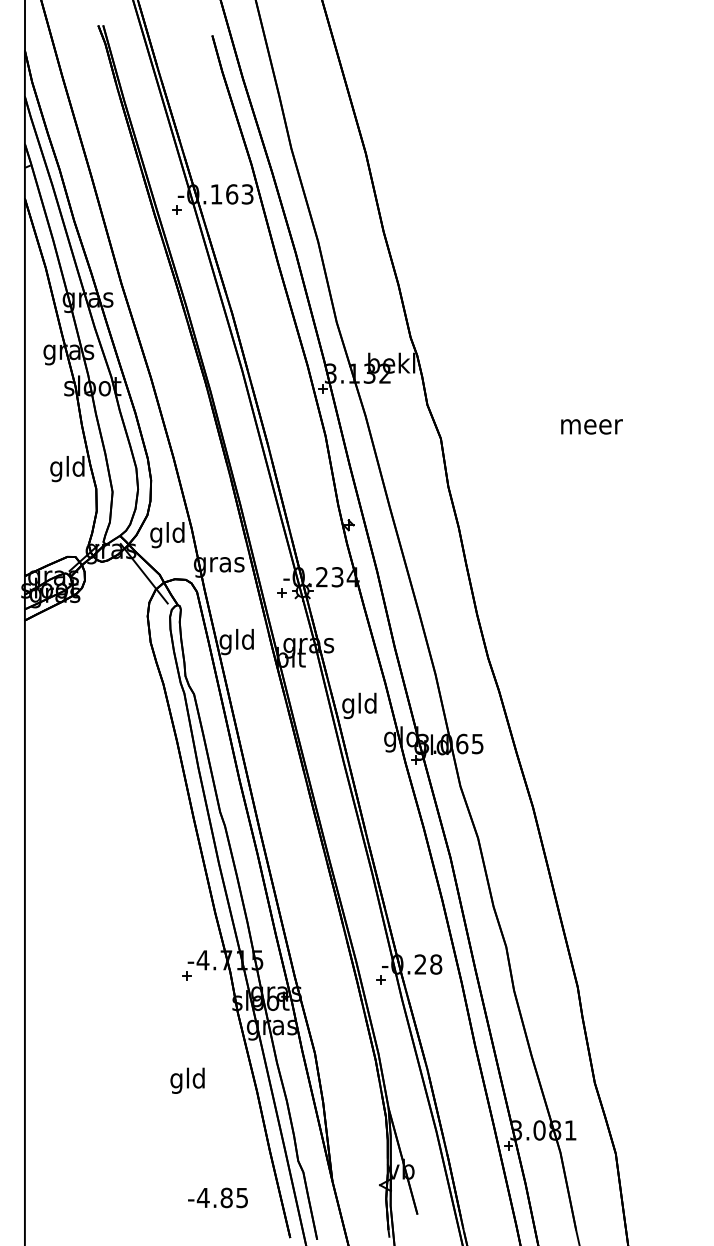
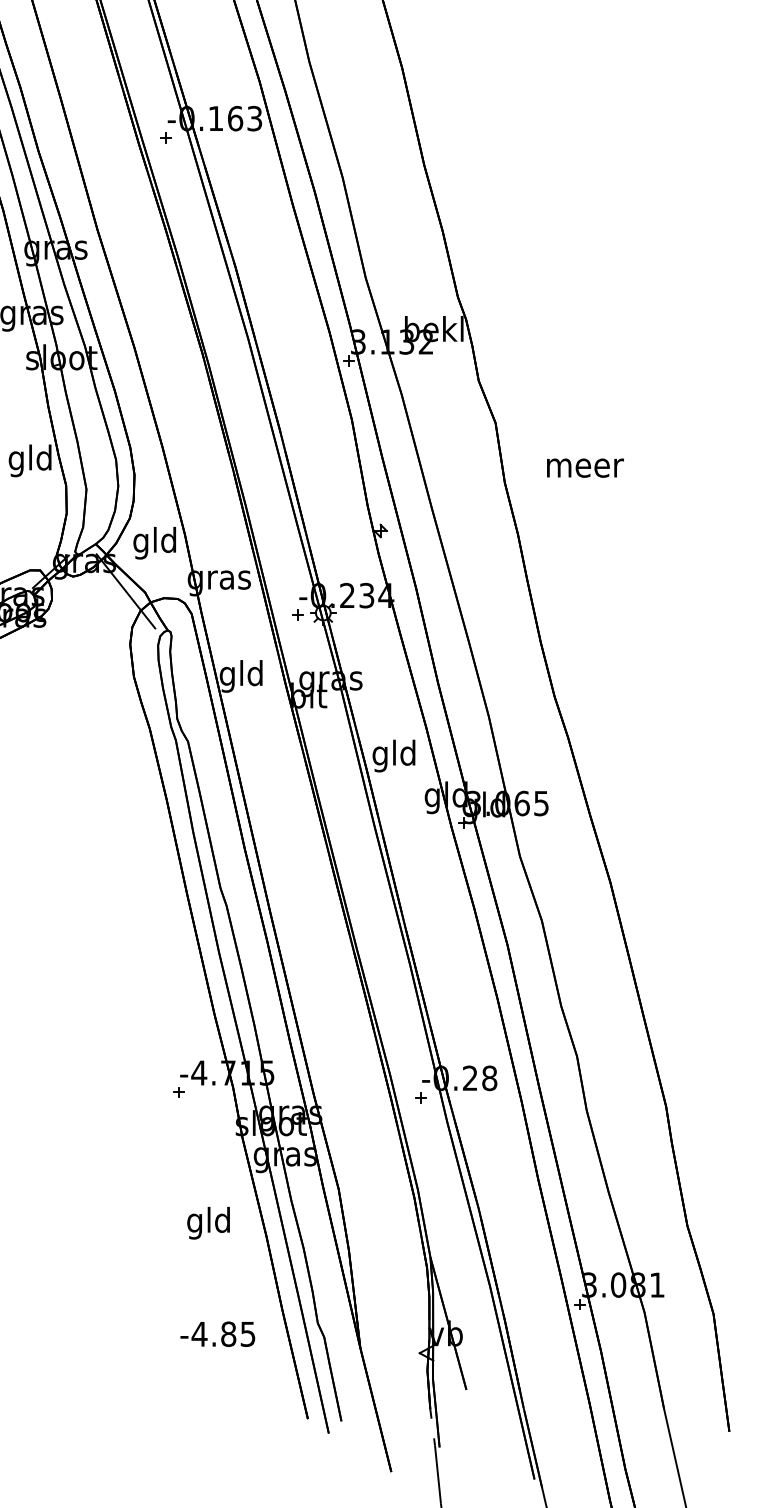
text: (591, 426) -> (584, 467), moved
text: (187, 1080) -> (208, 1222), moved
text: (217, 1197) -> (217, 1333), moved

